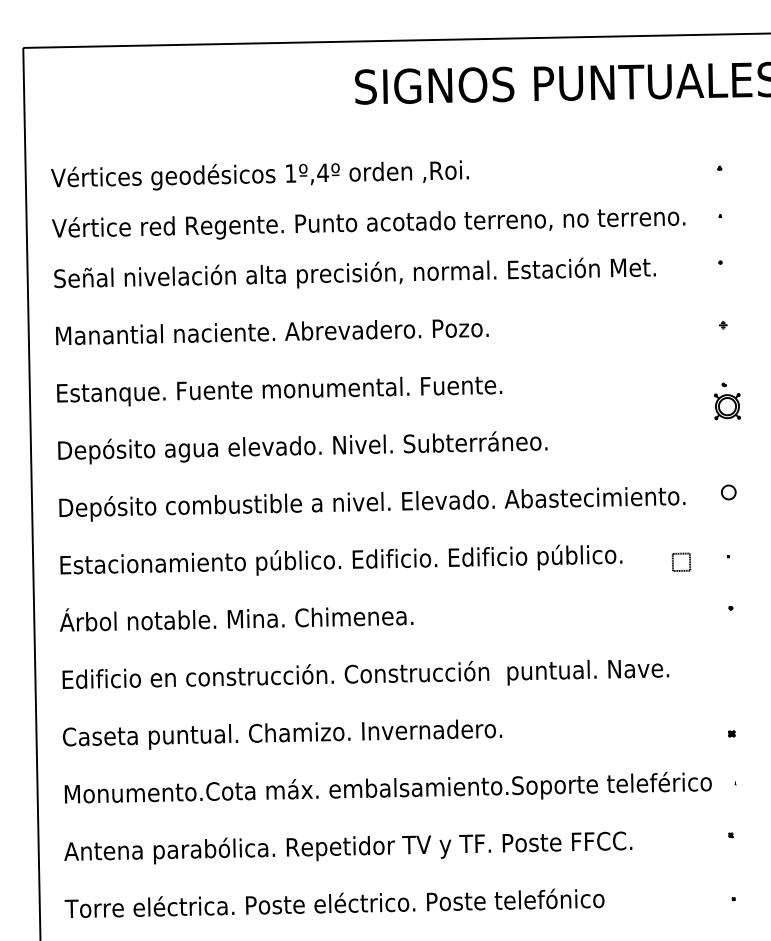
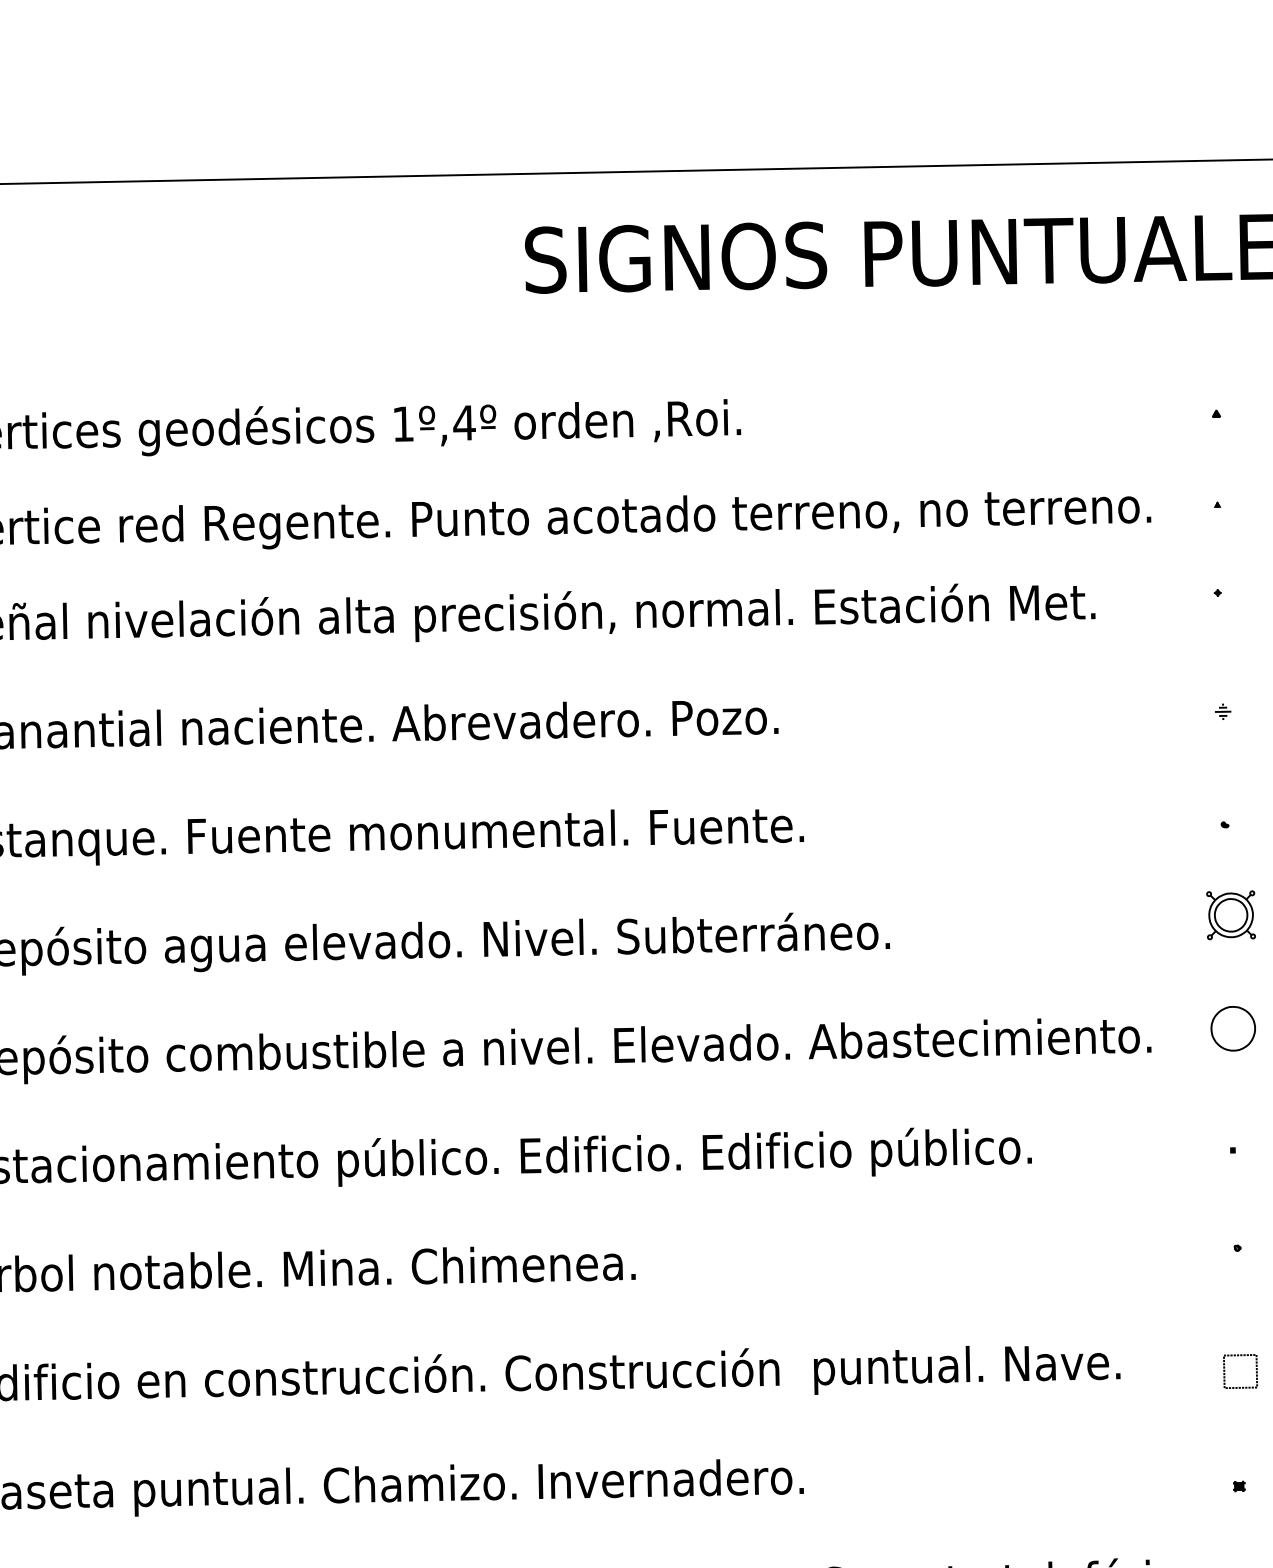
part: (727, 406) -> (1231, 915), moved
part: (728, 492) -> (1233, 1028), size x1.67
part: (681, 561) -> (1240, 1370), moved

